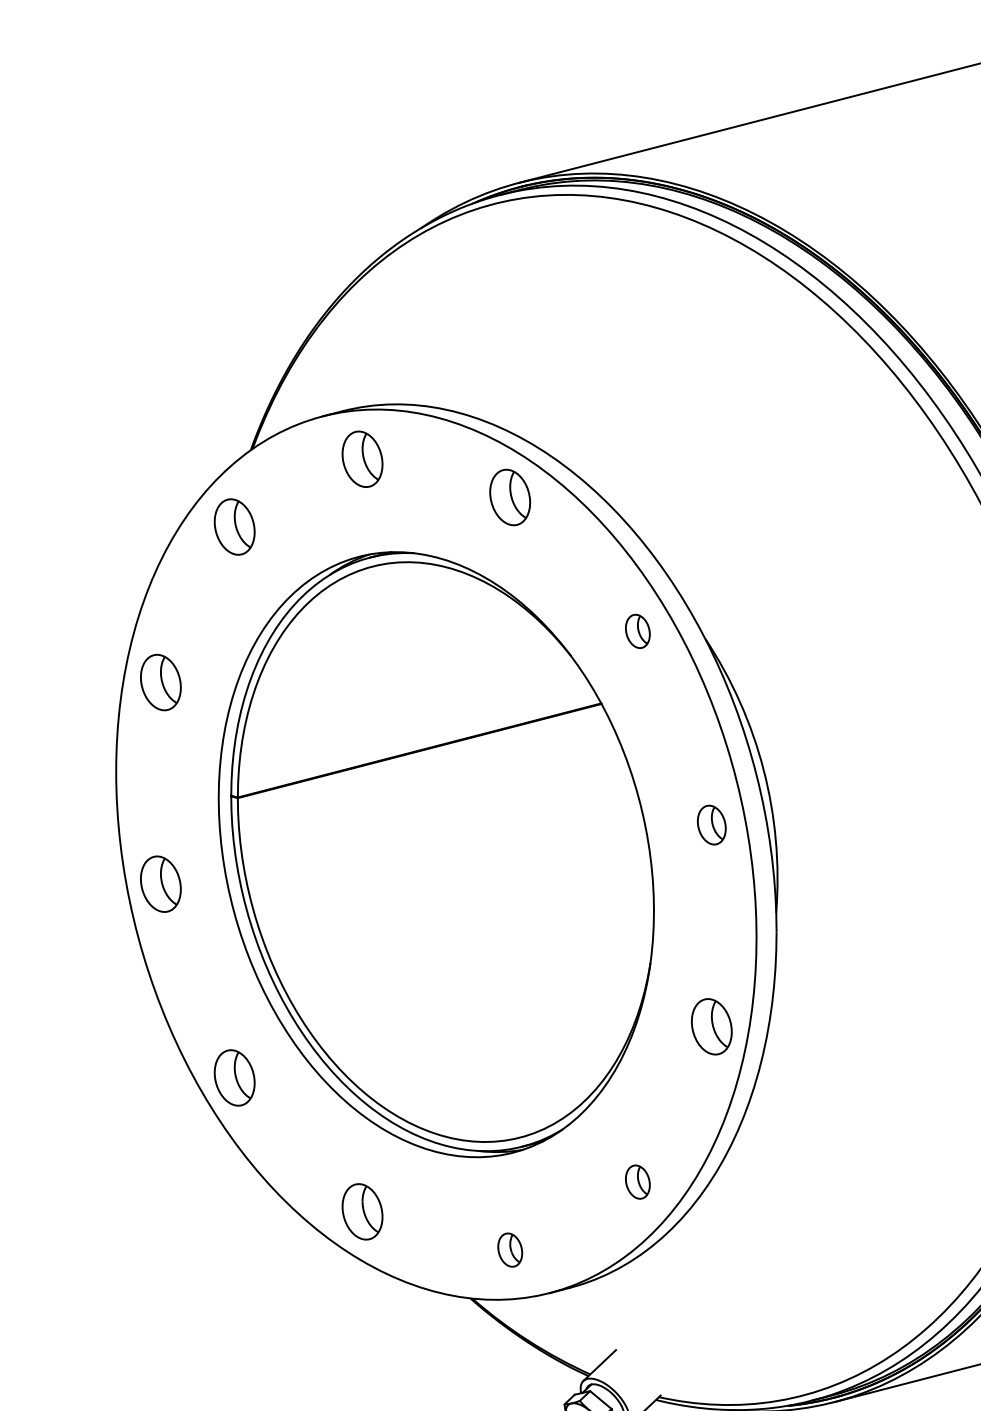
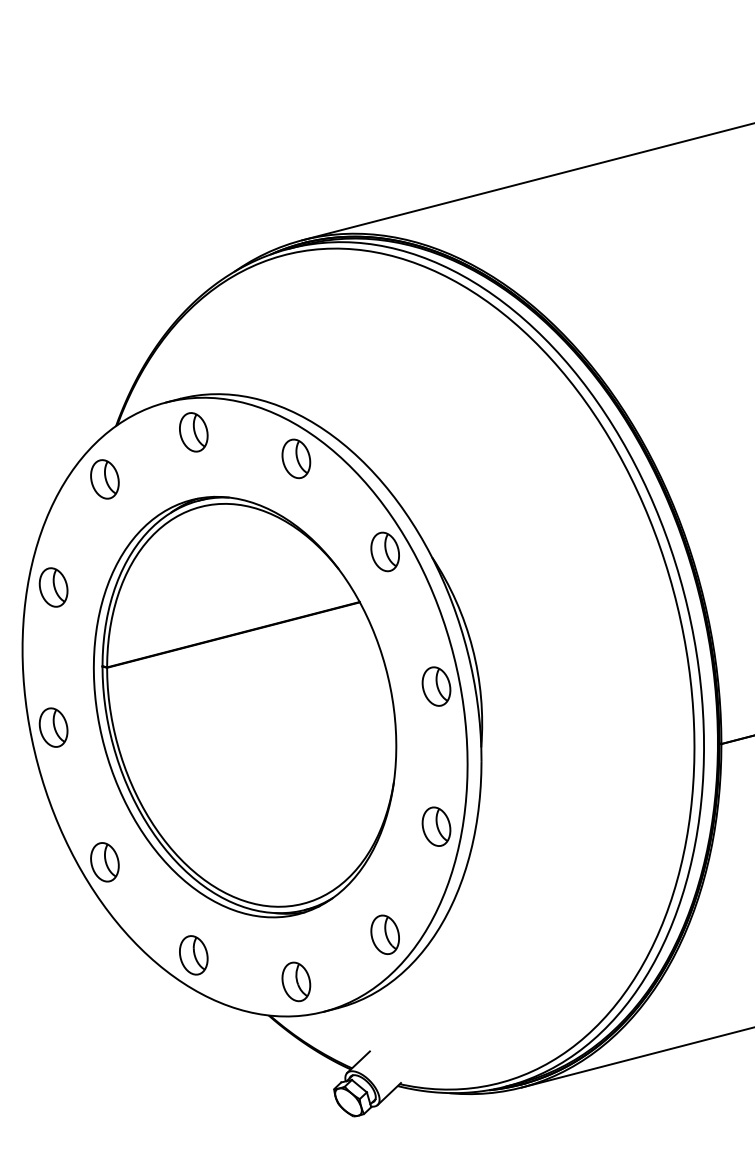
part: (636, 630) -> (384, 551), size x1.67
part: (711, 825) -> (436, 686), size x1.43
part: (636, 1181) -> (384, 934), size x1.67
part: (510, 1249) -> (296, 981), size x1.67

